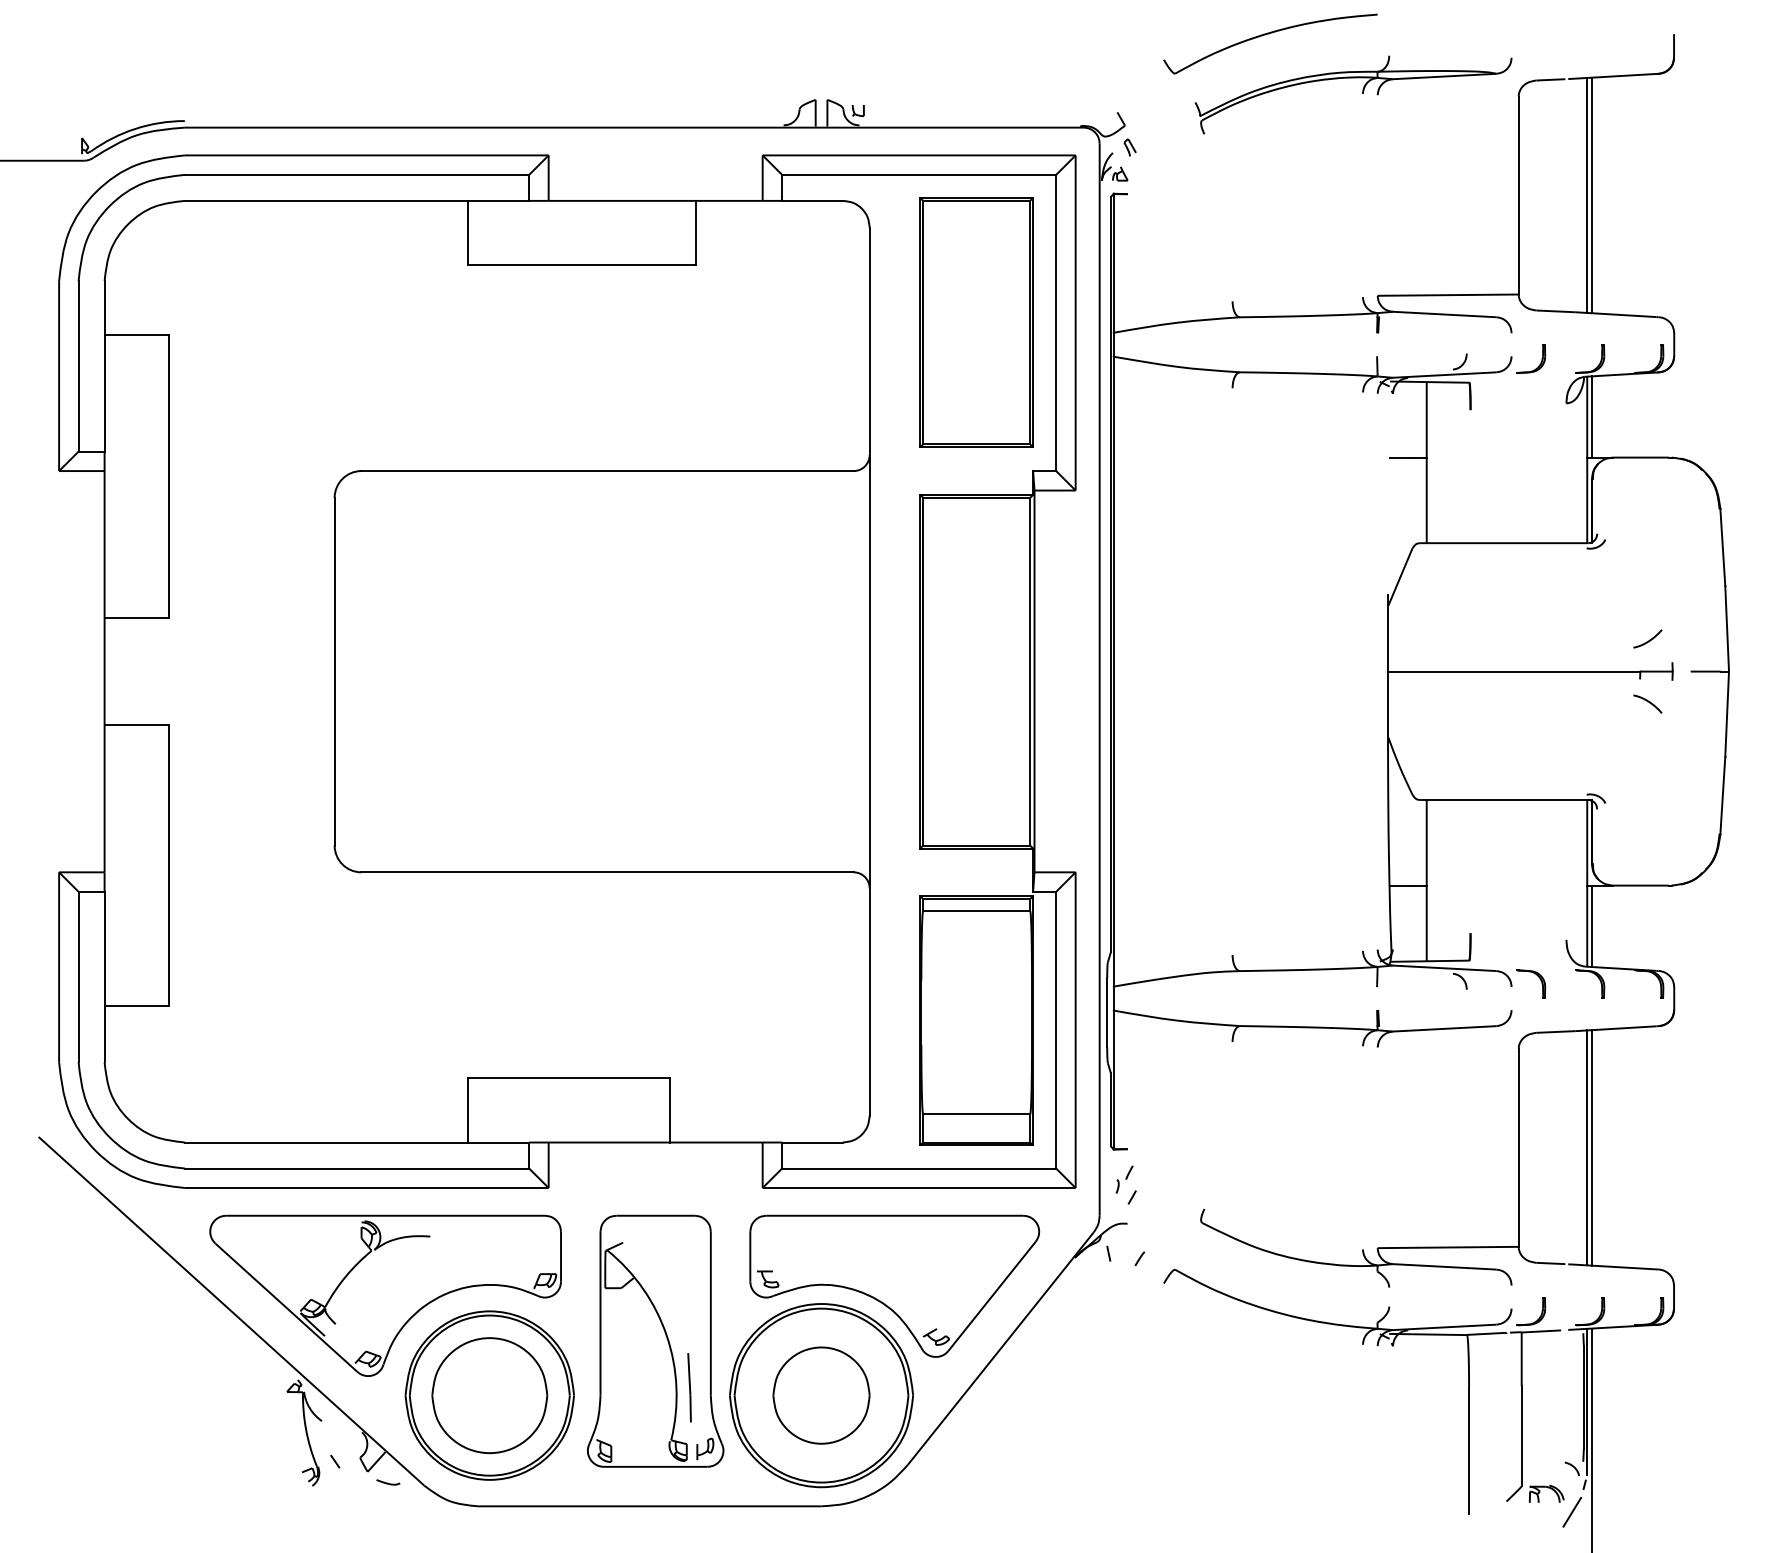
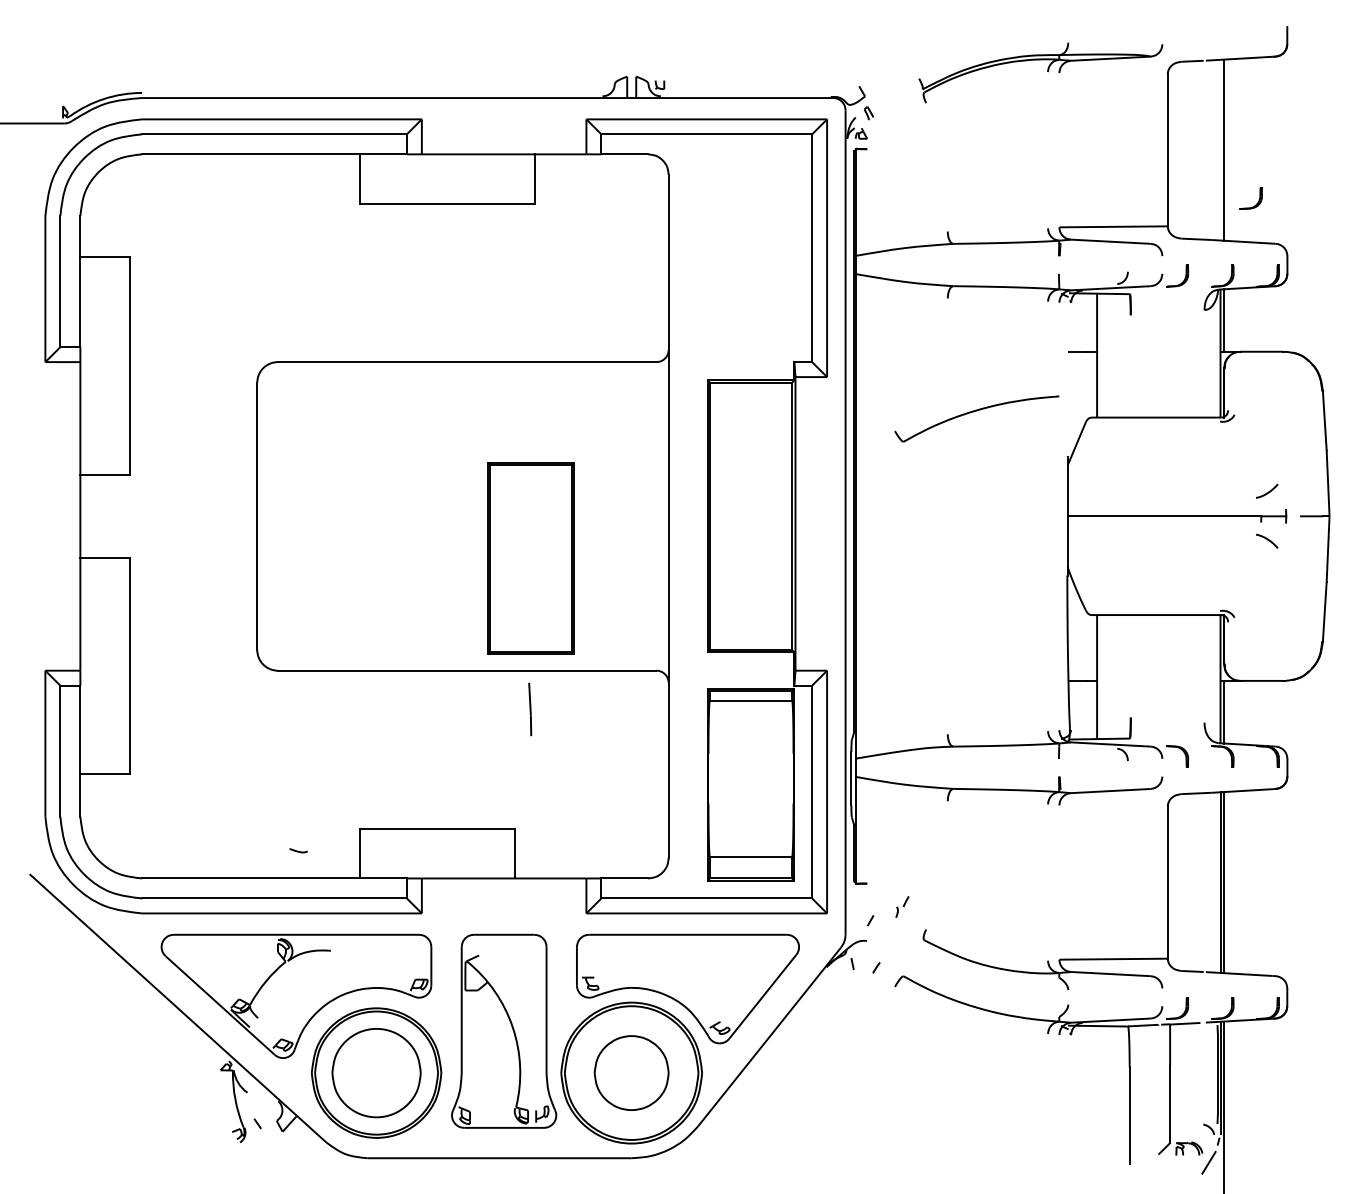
part: (1269, 34) -> (976, 411), moved
line: (1587, 194) -> (1220, 149), removed
part: (1636, 261) -> (1258, 200), added
part: (976, 322) -> (530, 558), moved
part: (1124, 1179) -> (902, 906), moved
line: (689, 1387) -> (530, 709), moved
curve: (387, 1482) -> (297, 850), moved

